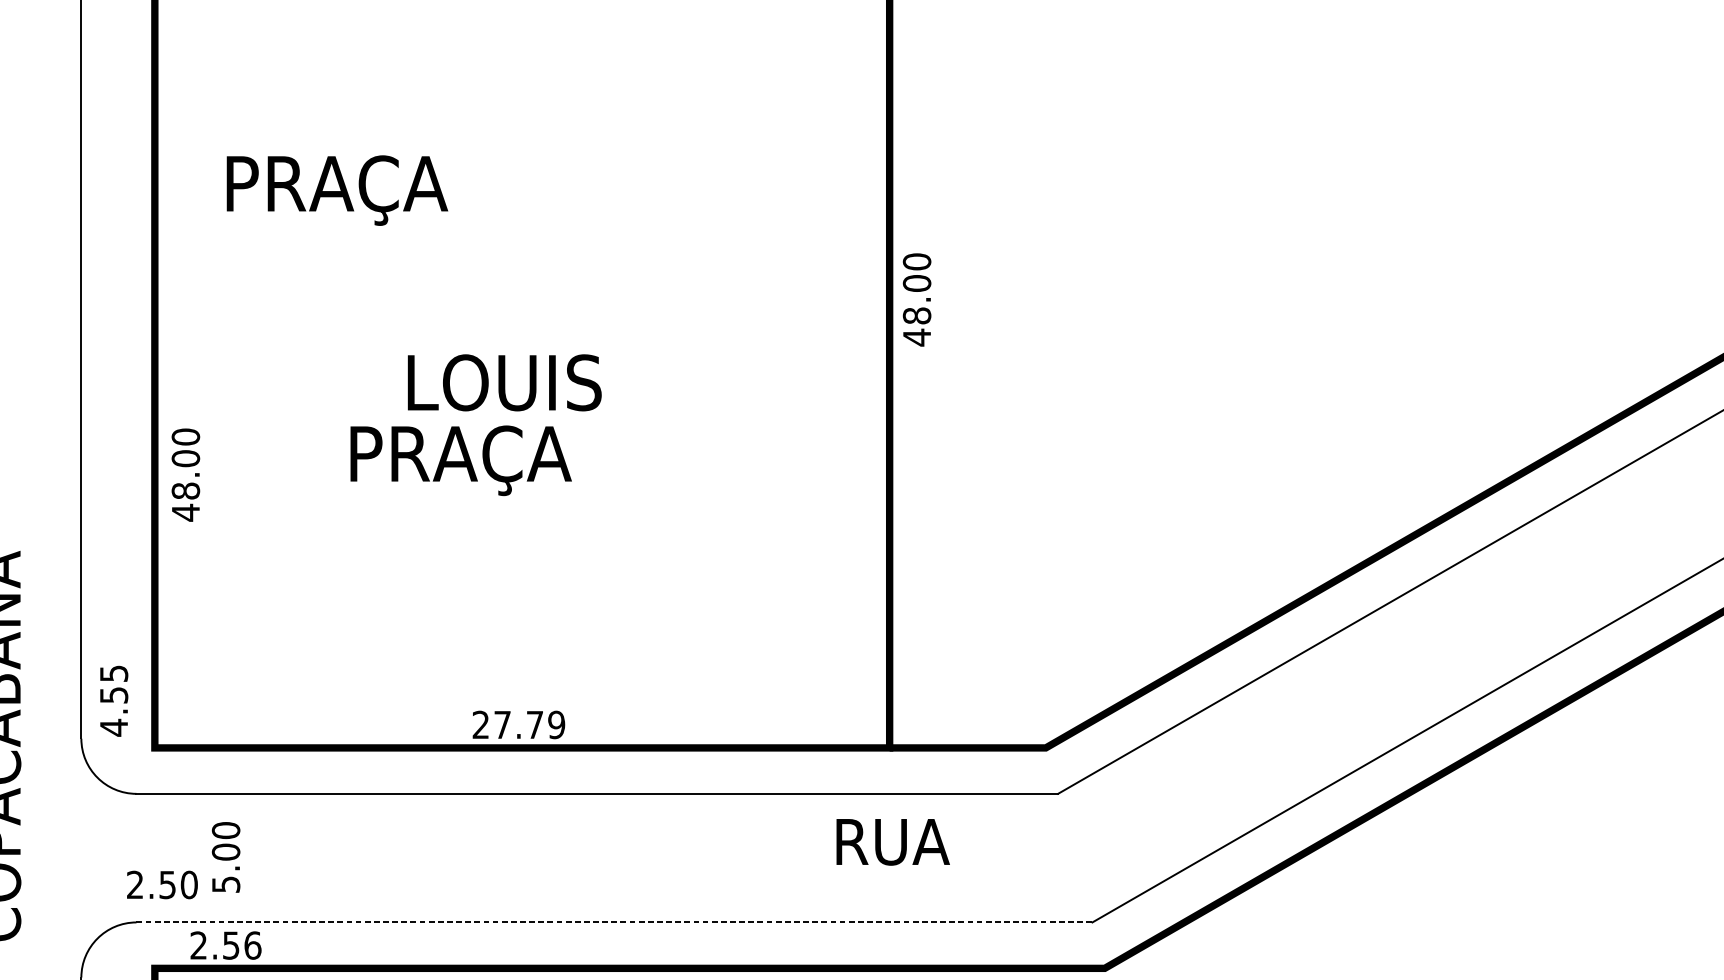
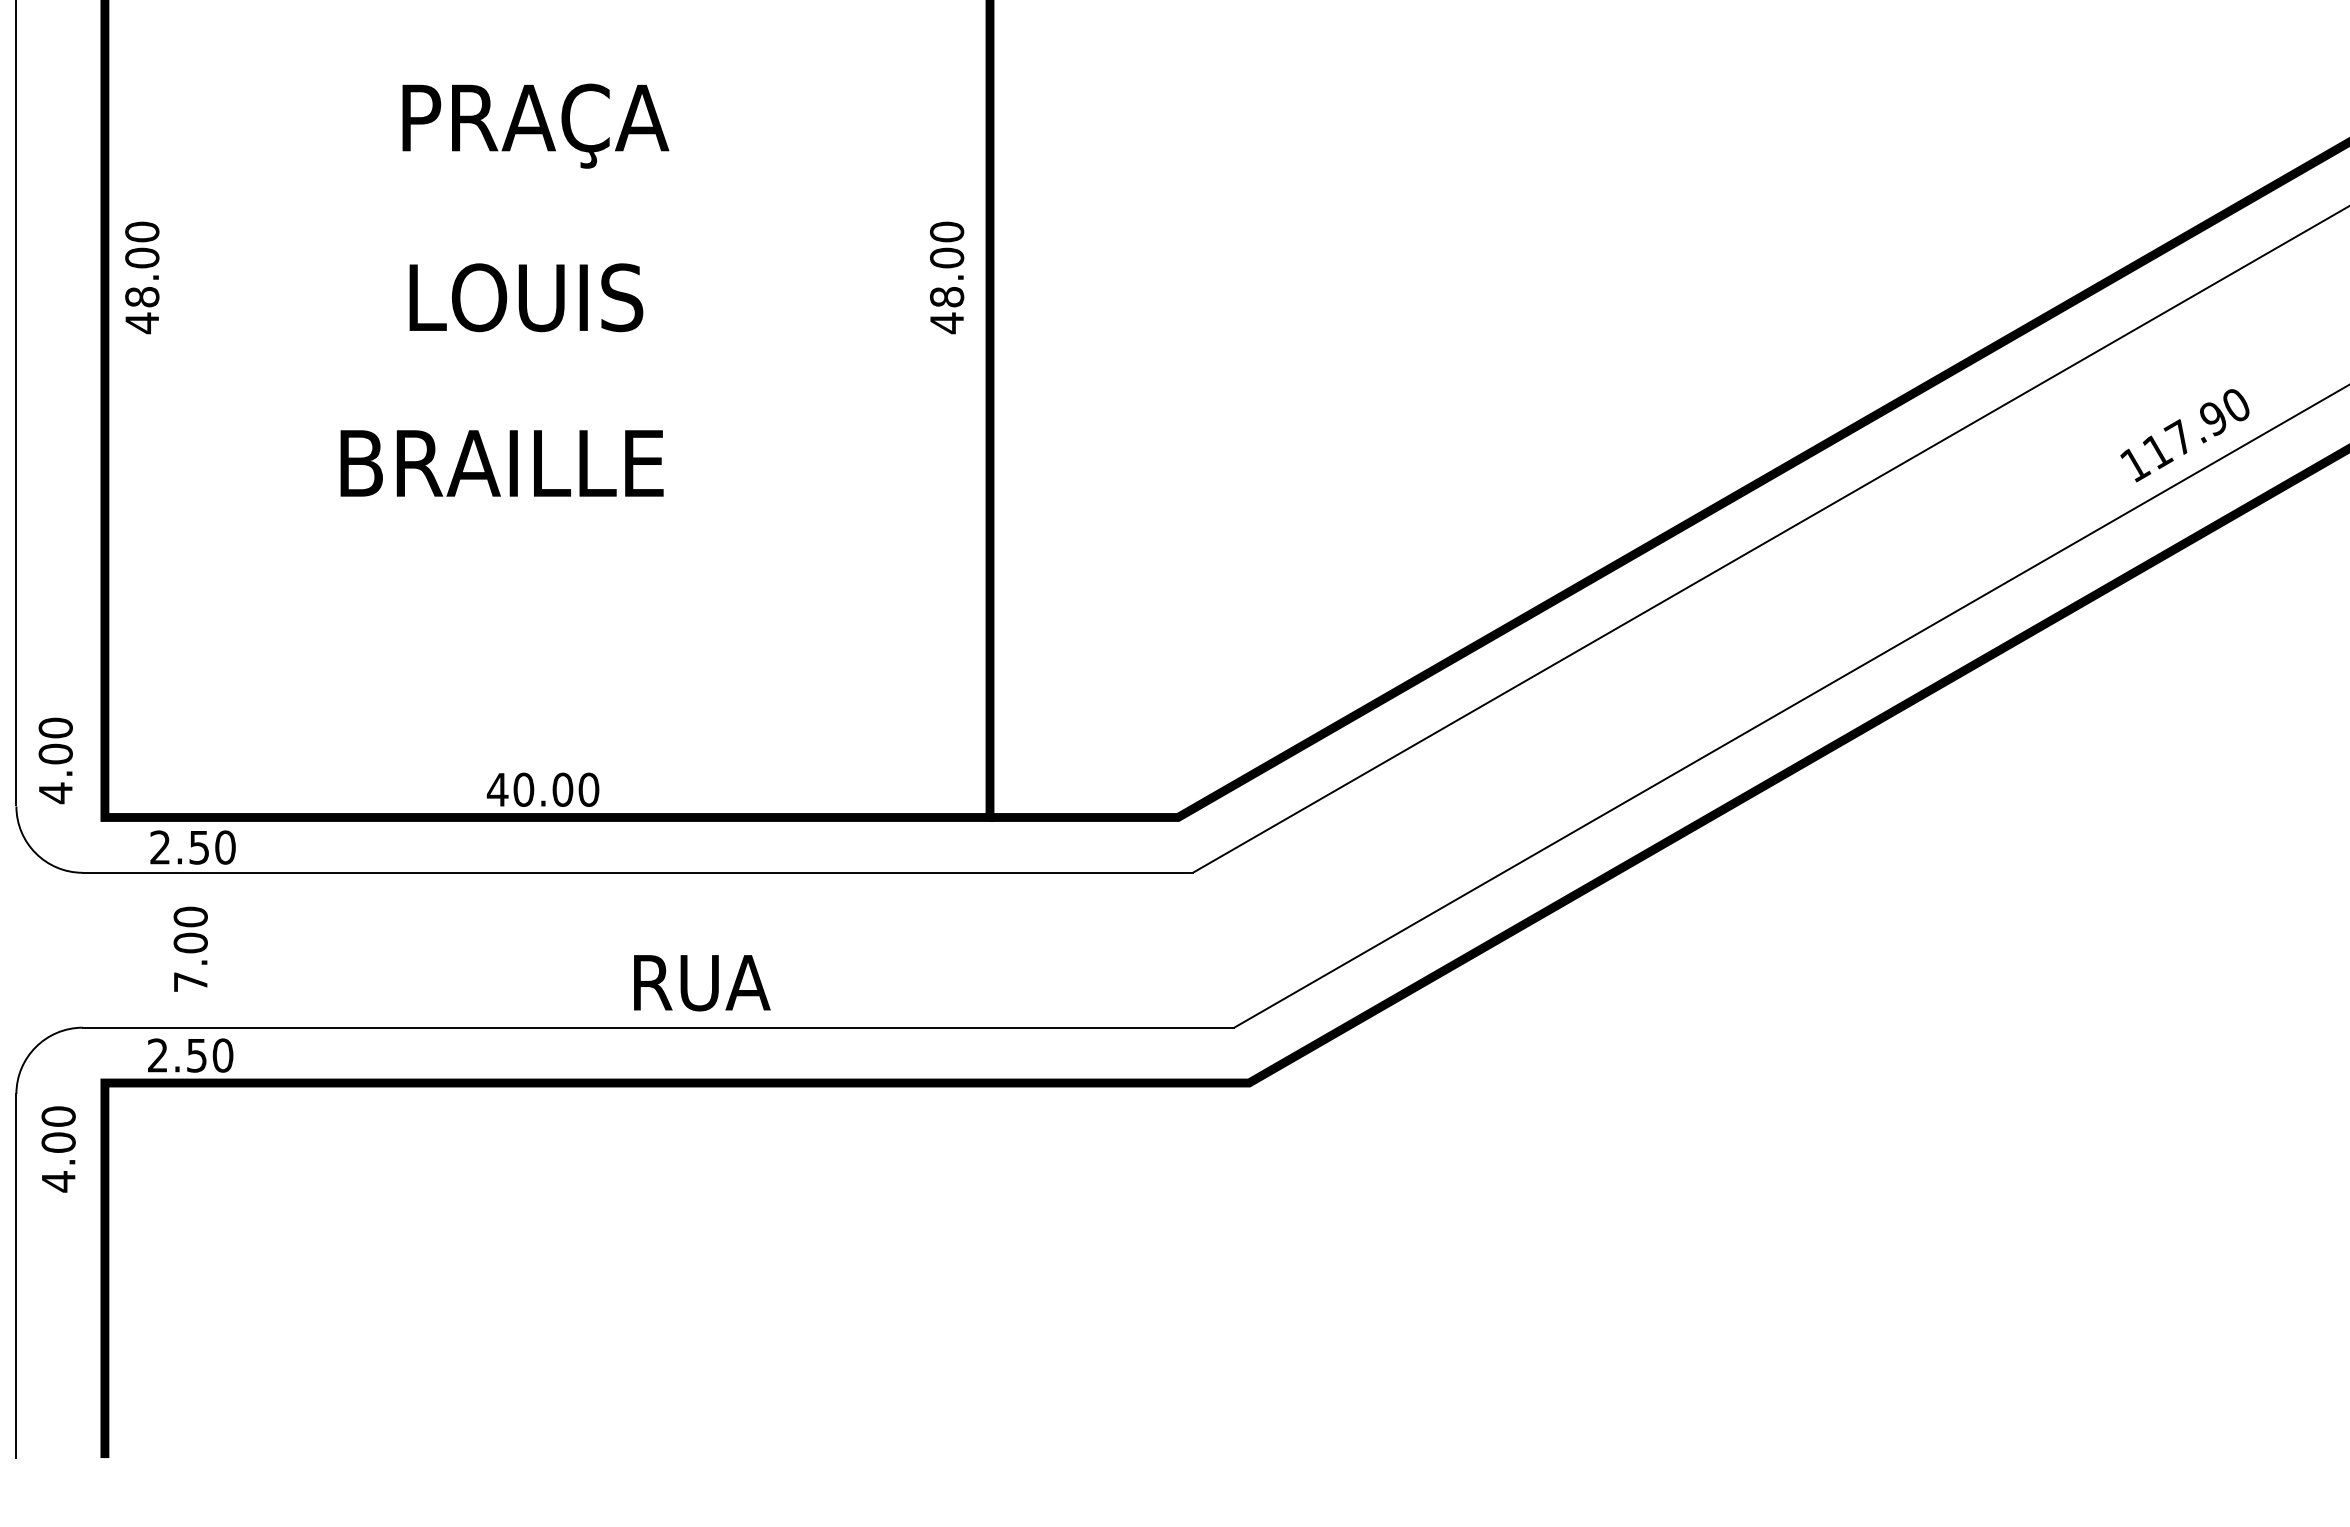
text: (337, 190) -> (535, 125), moved
text: (917, 299) -> (947, 277), moved
text: (504, 382) -> (526, 297), moved
text: (487, 460) -> (505, 471), PRAÇA -> BRAILLE
text: (186, 474) -> (142, 277), moved
text: (113, 684) -> (55, 740), 4.55 -> 4.00
text: (518, 724) -> (542, 789), 27.79 -> 40.00
text: (893, 842) -> (702, 983), moved
text: (161, 884) -> (192, 847), moved
text: (225, 884) -> (190, 981), 5.00 -> 7.00
line: (614, 922) -> (658, 1027), dashed -> solid
text: (252, 945) -> (222, 1055), 2.56 -> 2.50

